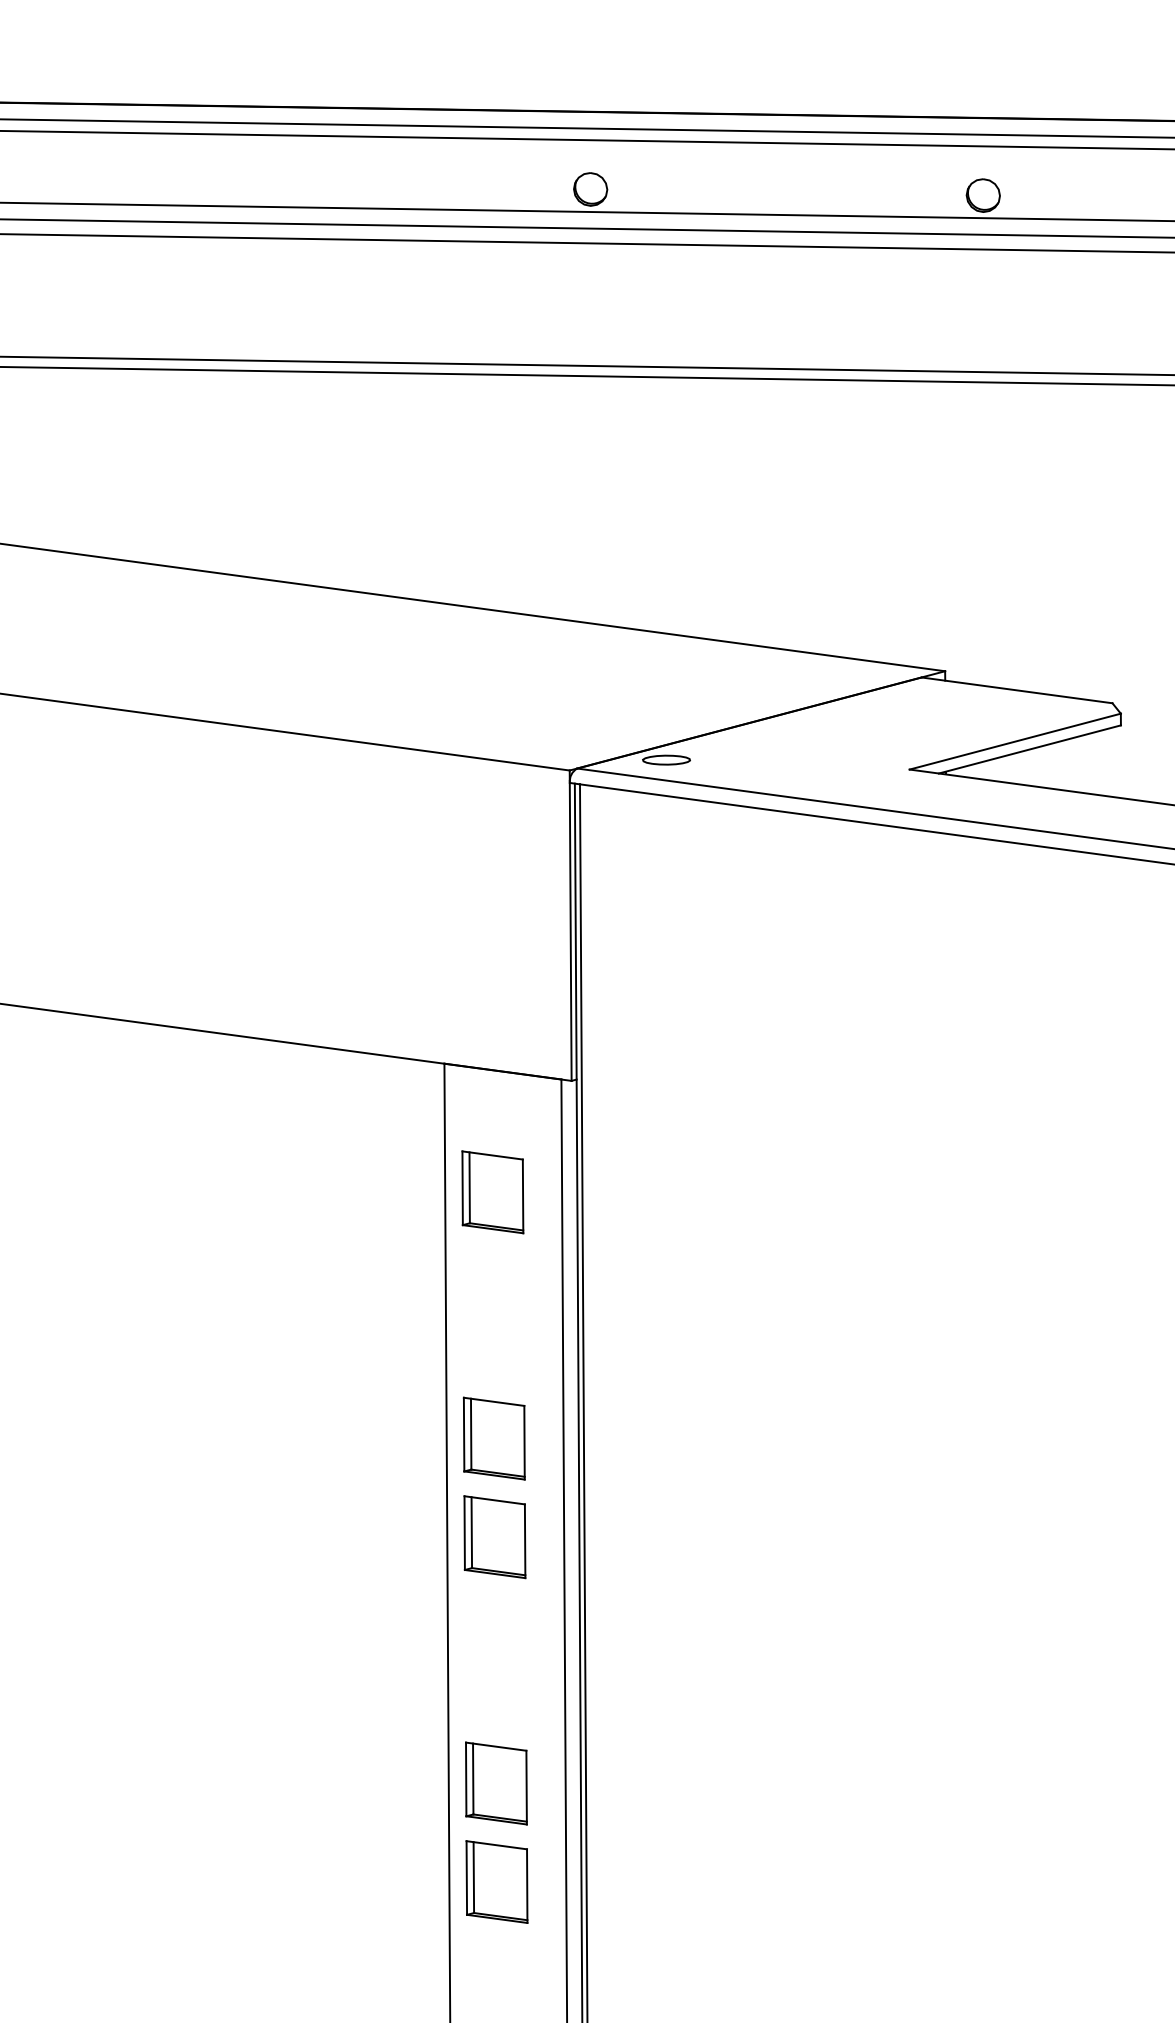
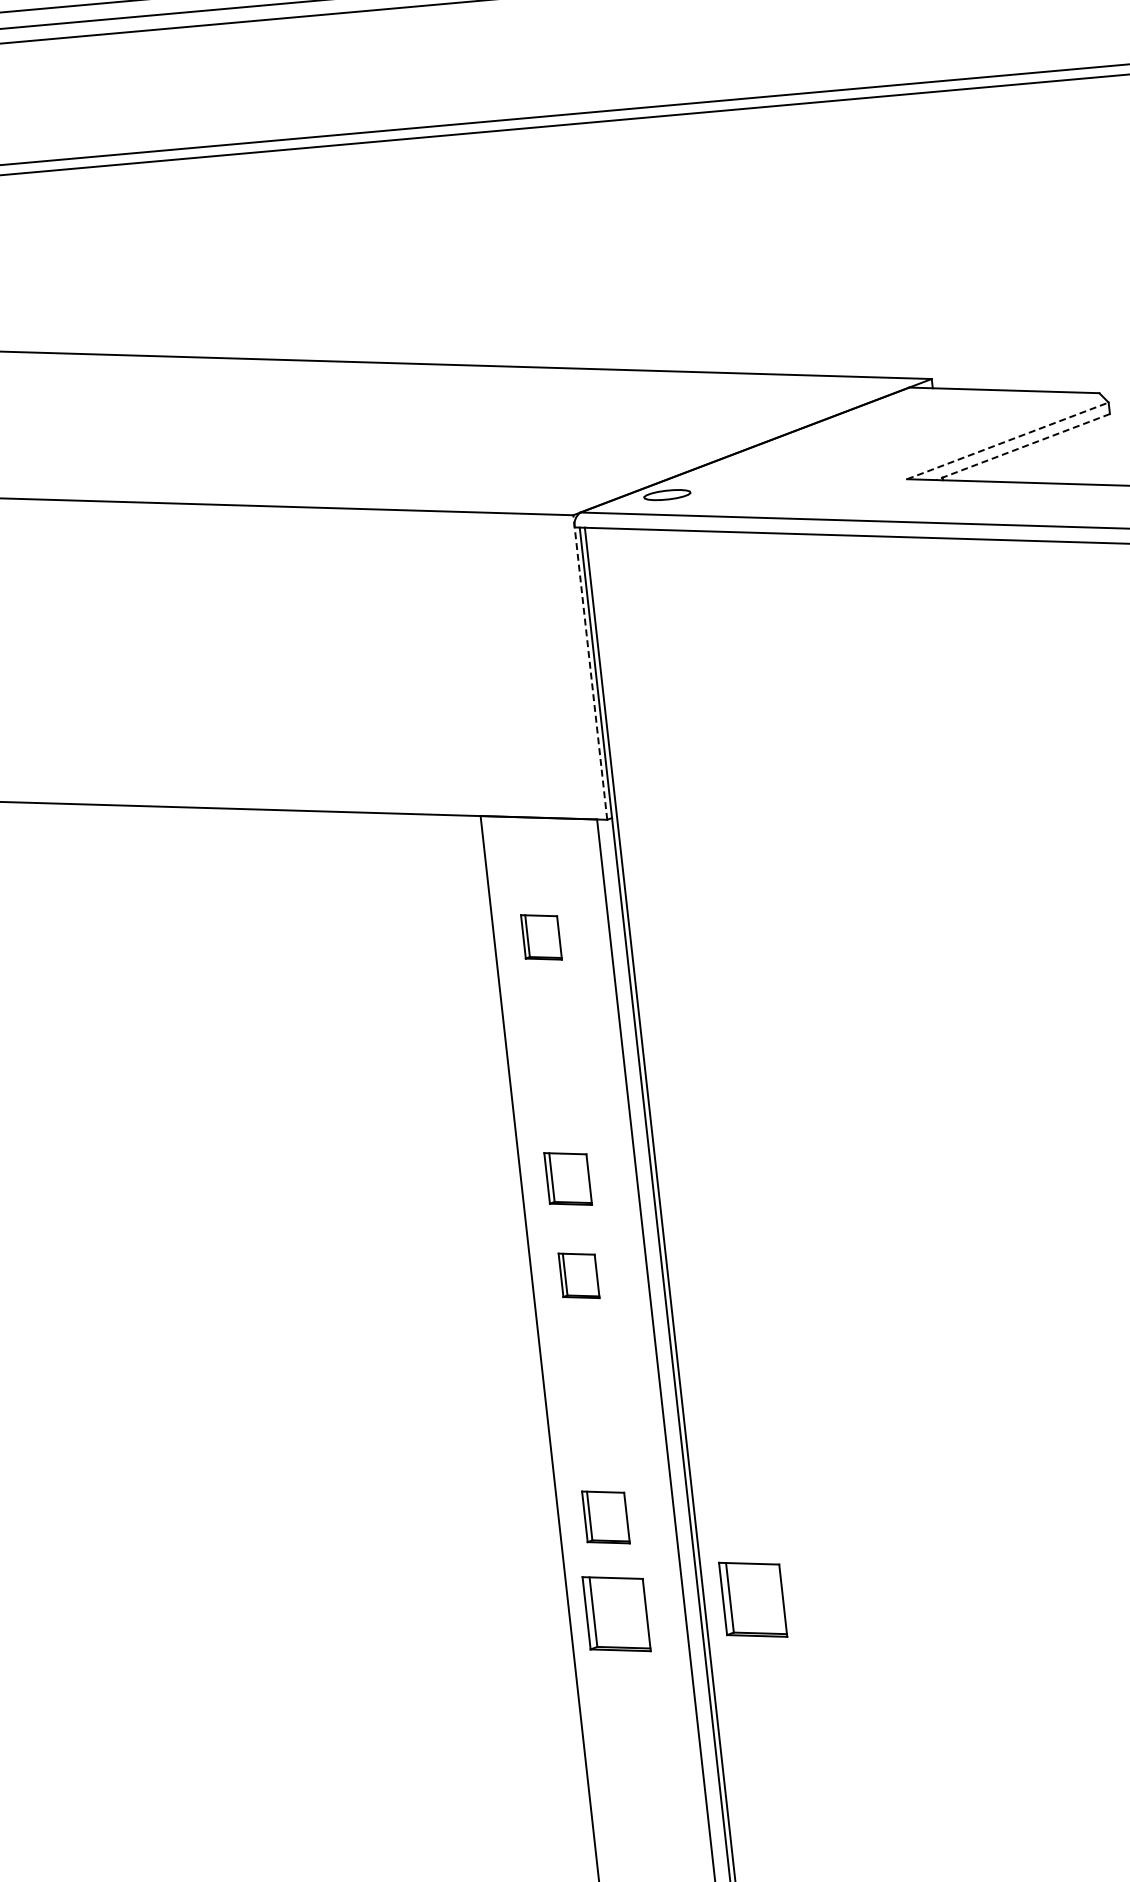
line: (1015, 741) -> (1008, 440), solid -> dashed
line: (1029, 749) -> (1022, 447), solid -> dashed
line: (570, 925) -> (590, 667), solid -> dashed
part: (492, 1192) -> (541, 937), size x0.6
part: (493, 1438) -> (567, 1178), size x0.7
part: (494, 1537) -> (578, 1276), size x0.6
part: (496, 1783) -> (606, 1517), size x0.7
part: (635, 1881) -> (752, 1599), added

